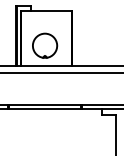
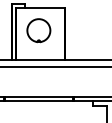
part: (45, 45) -> (39, 30), moved

